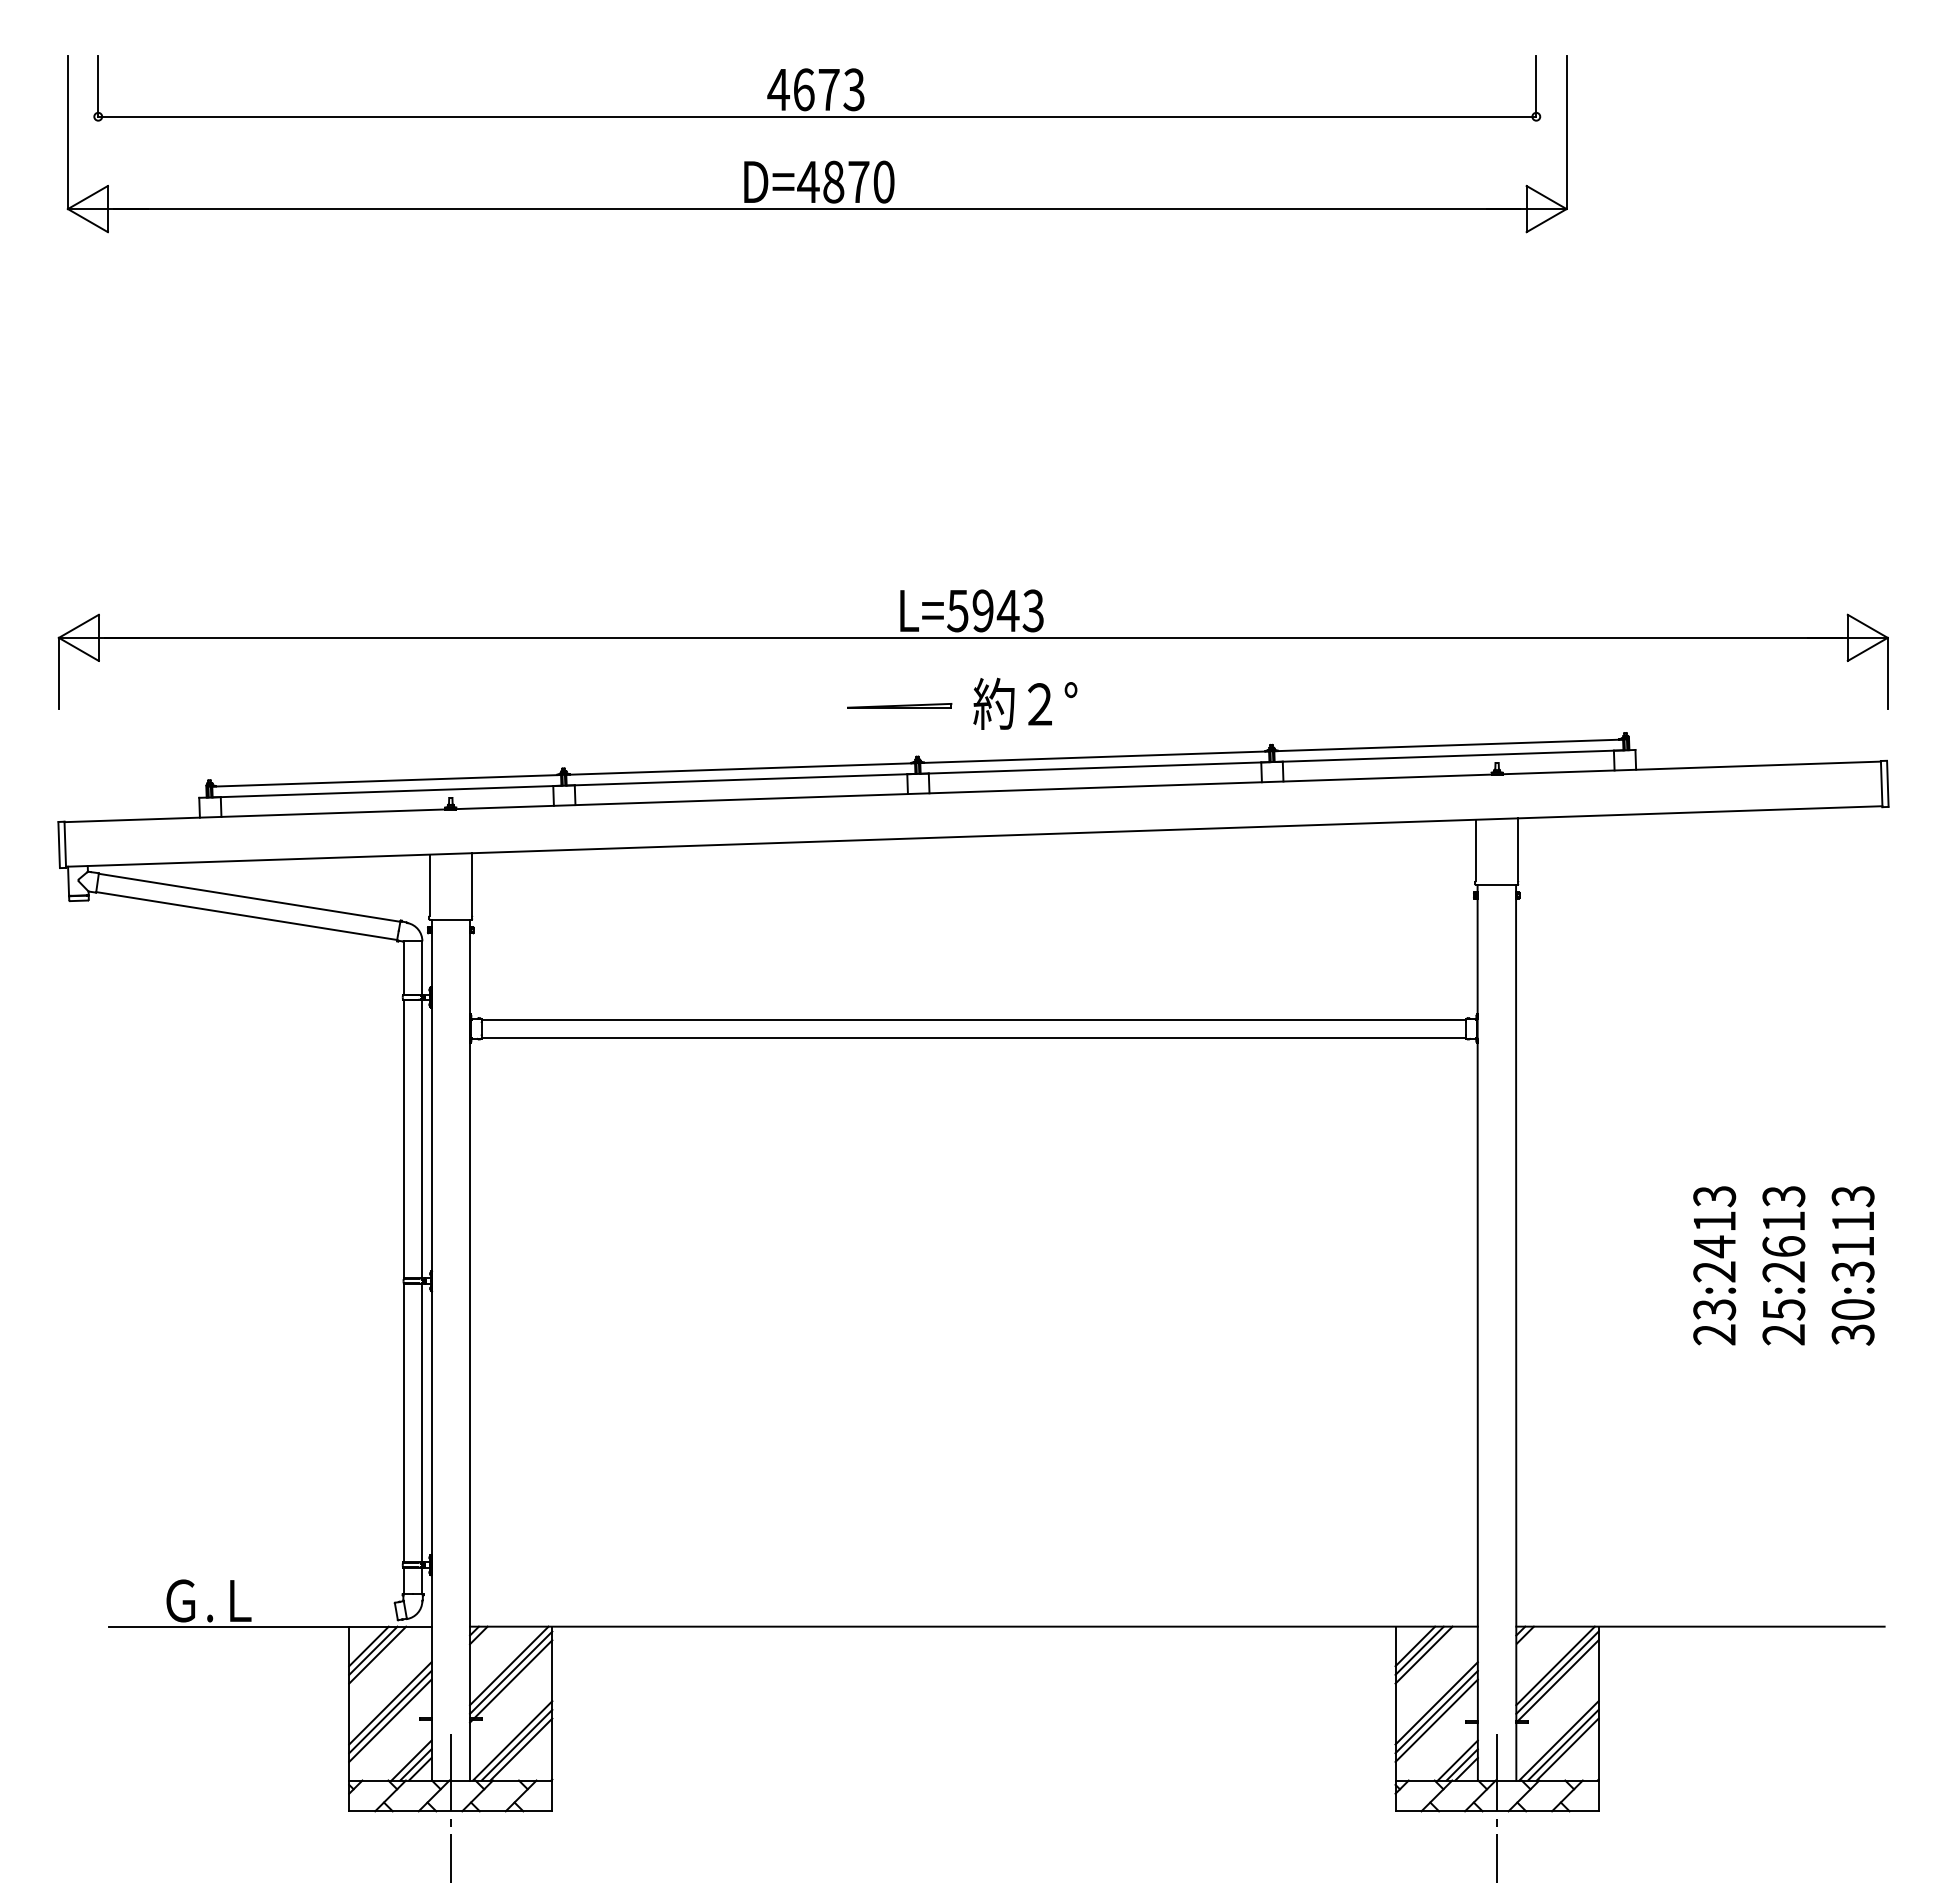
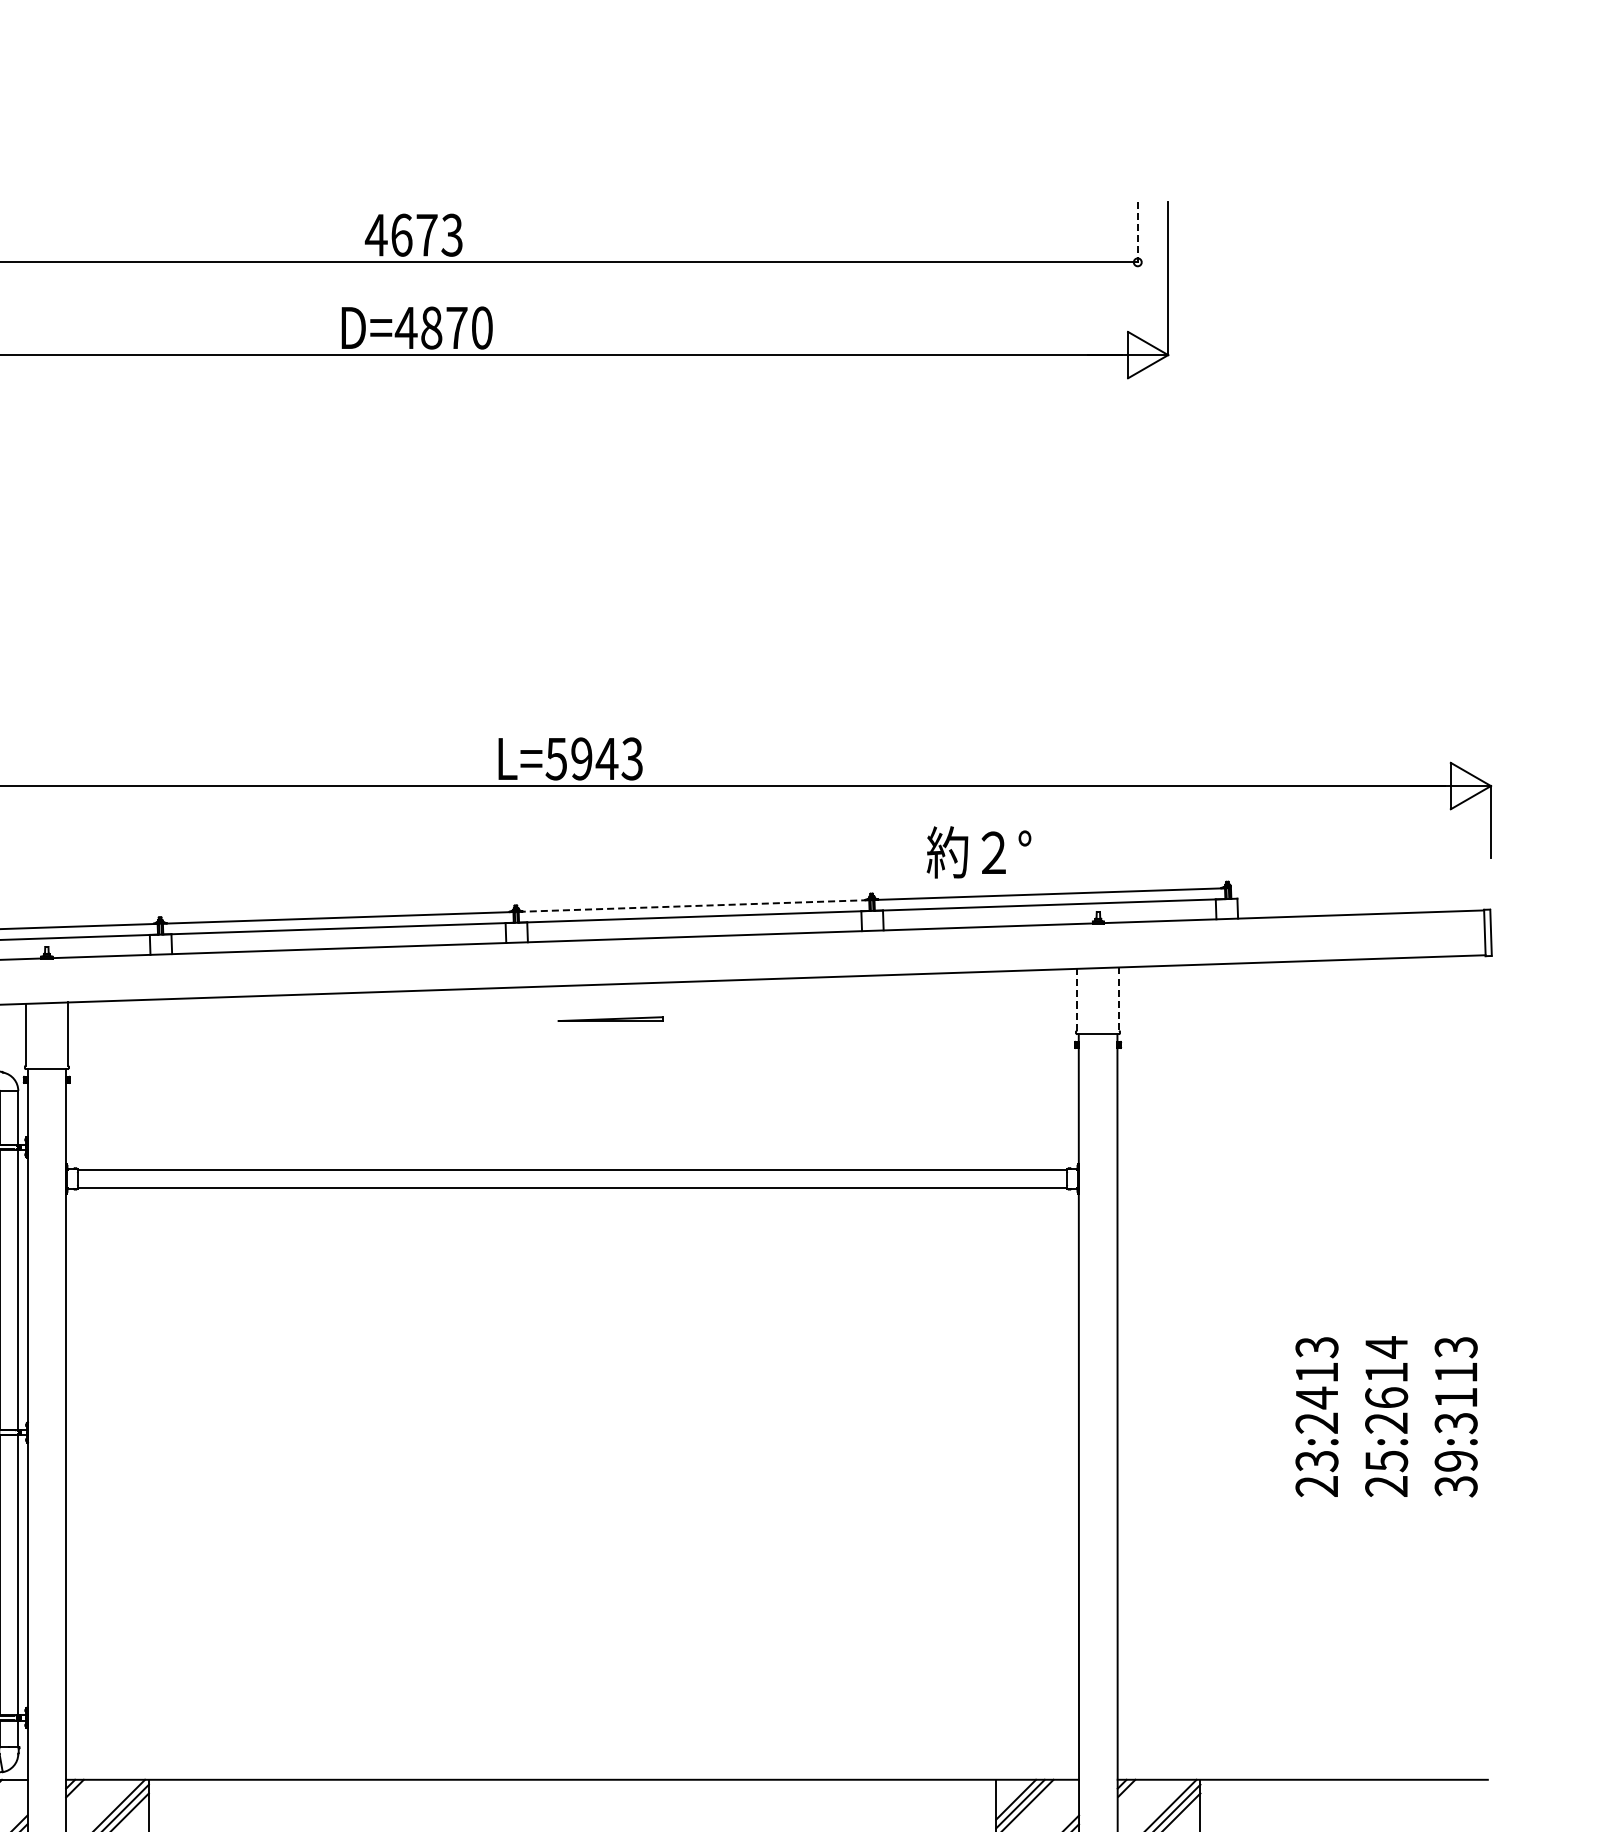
line: (1536, 87) -> (1137, 232), solid -> dashed
text: (1025, 703) -> (979, 852), moved
part: (899, 705) -> (610, 1018), moved
line: (1095, 757) -> (694, 906), solid -> dashed
line: (1475, 850) -> (1076, 999), solid -> dashed
line: (1517, 850) -> (1118, 999), solid -> dashed
text: (1783, 1196) -> (1386, 1347), 25:2613 -> 25:2614
text: (1852, 1309) -> (1455, 1461), 30:3113 -> 39:3113

